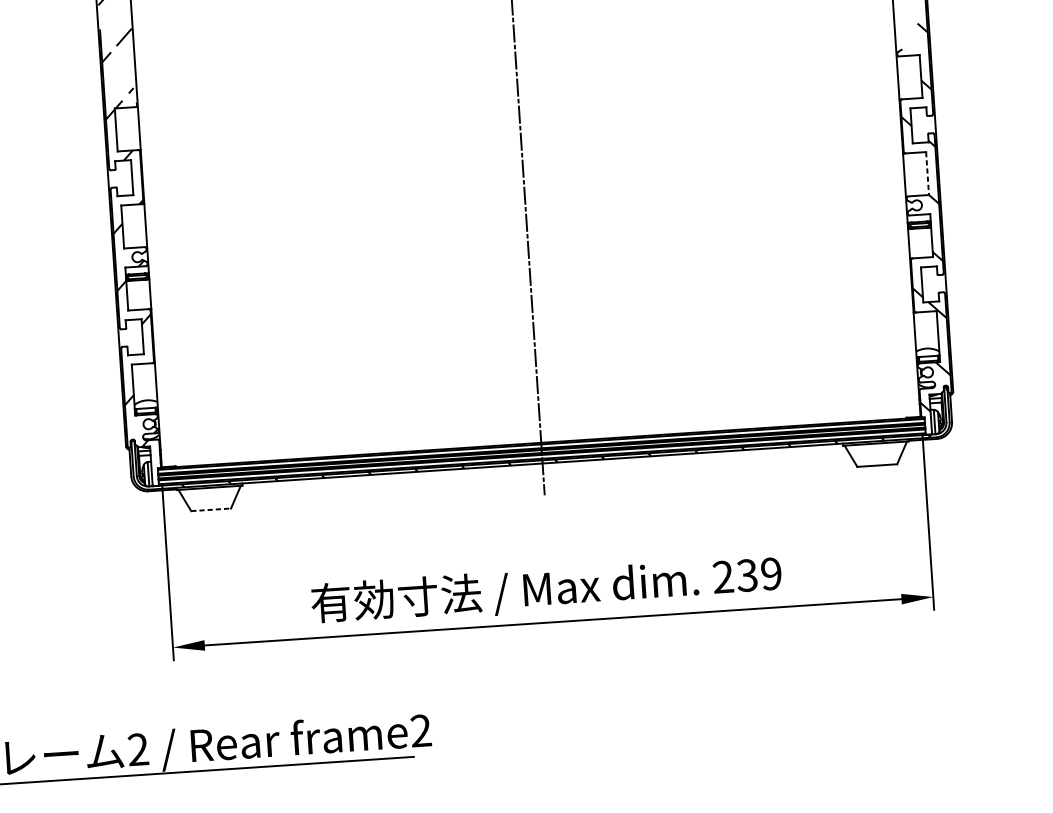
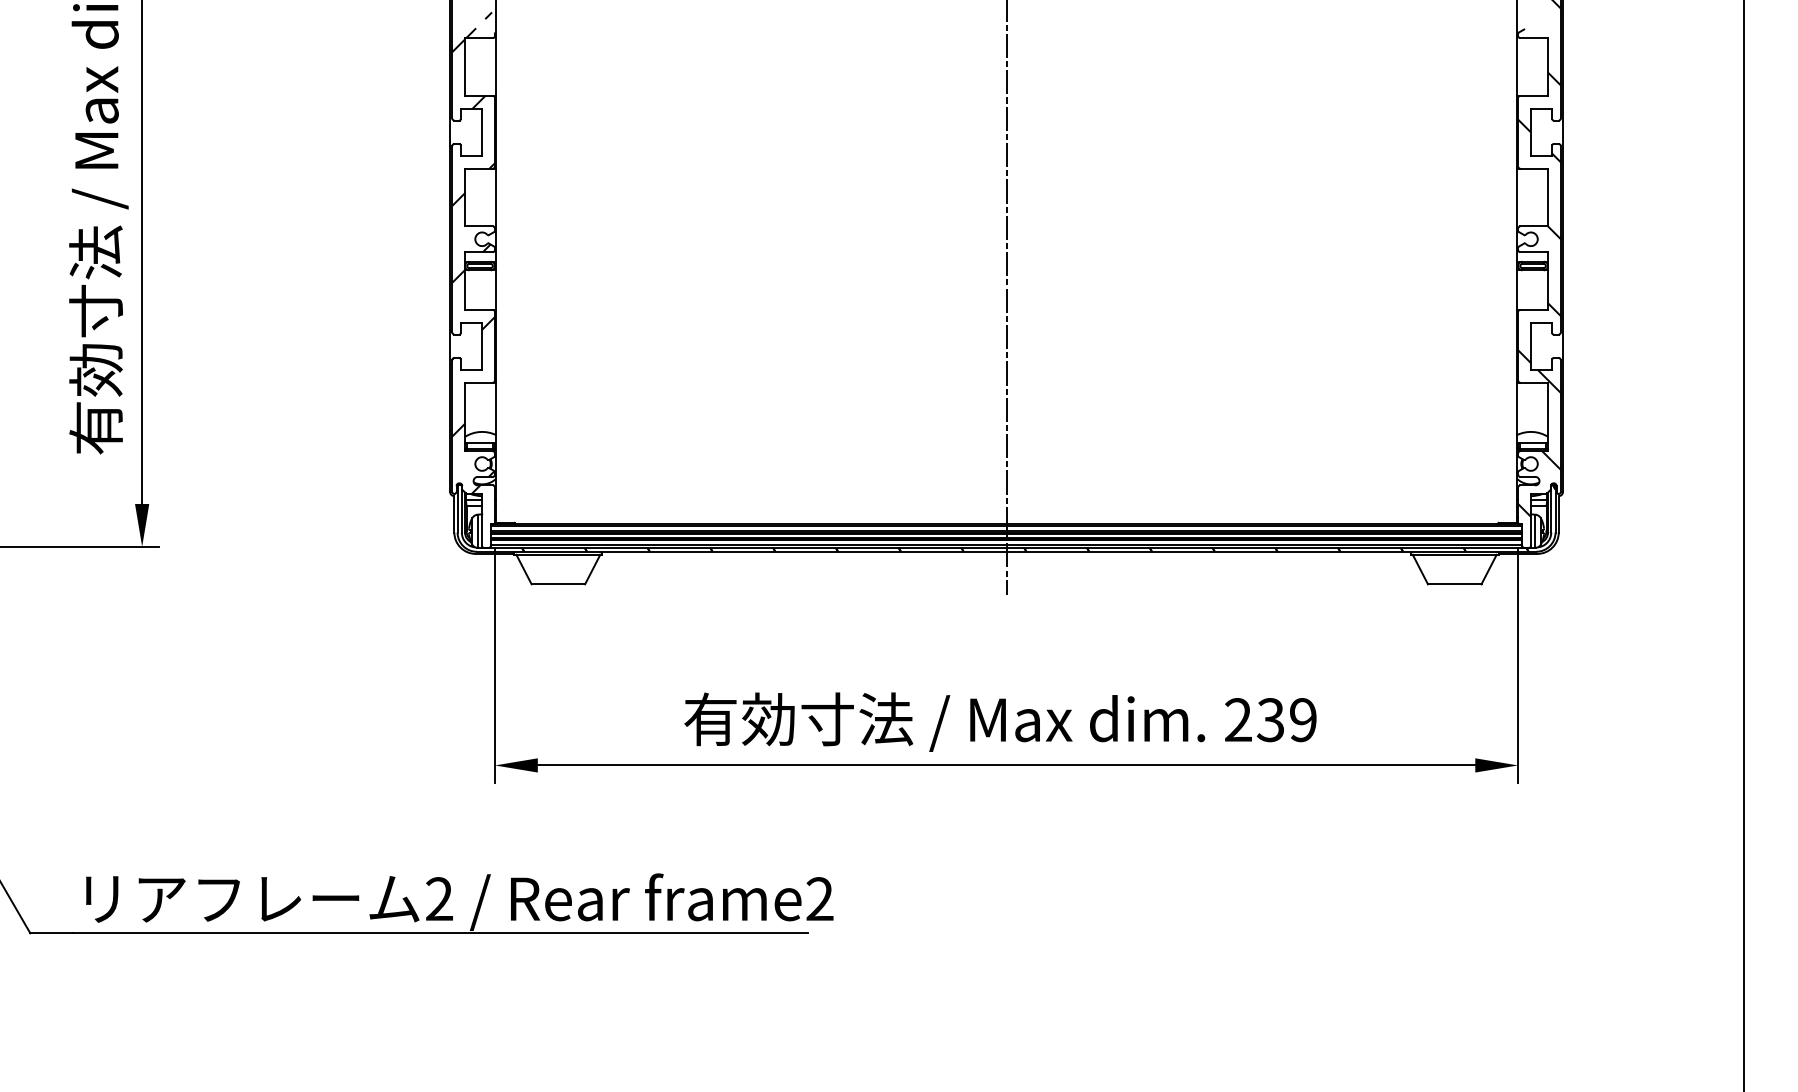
line: (927, 173) -> (1548, 197), dashed -> solid
line: (211, 509) -> (558, 584), dashed -> solid

